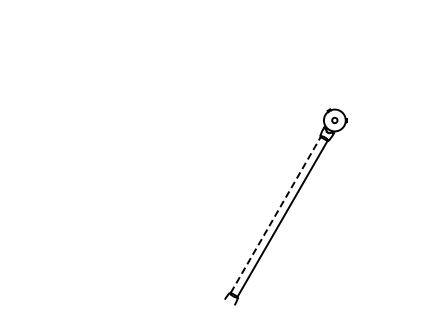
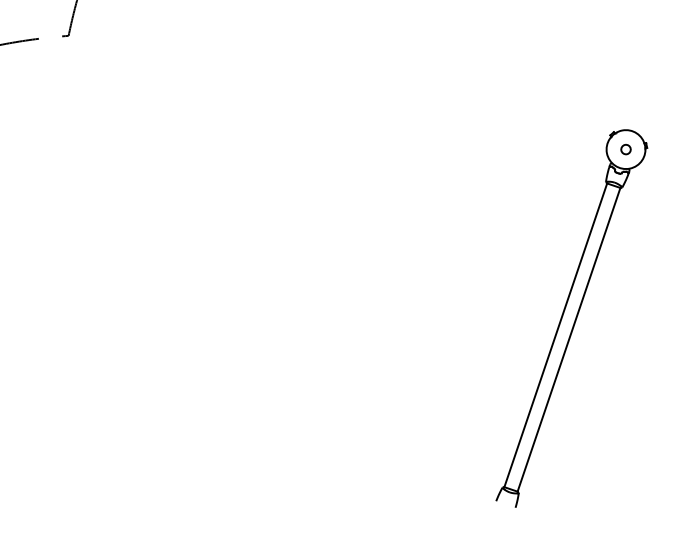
line: (275, 214) -> (555, 334), dashed -> solid

